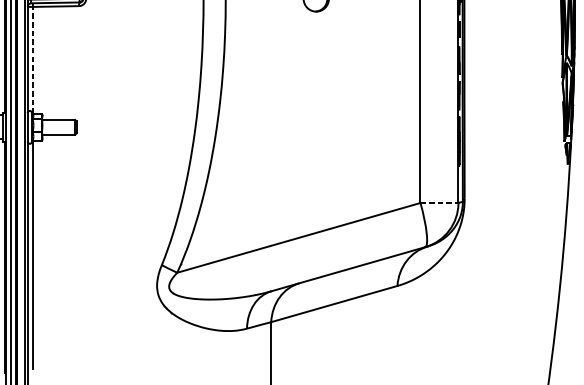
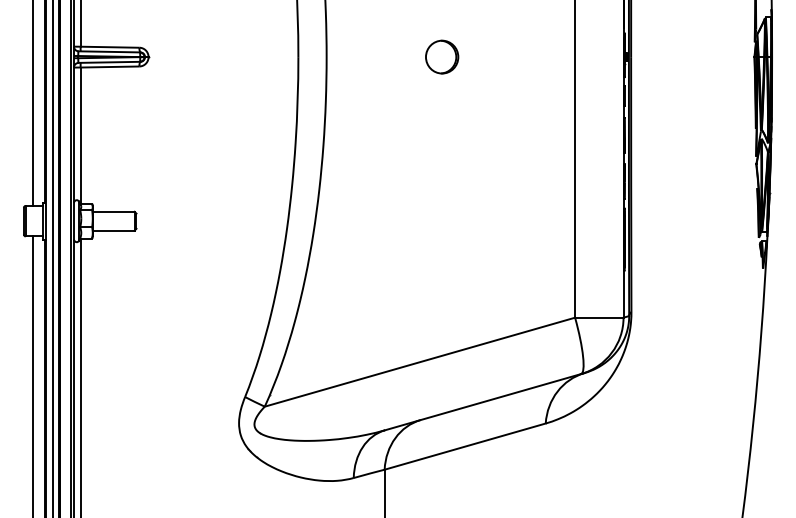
line: (32, 60) -> (80, 135), dashed -> solid
line: (439, 202) -> (599, 317), dashed -> solid

